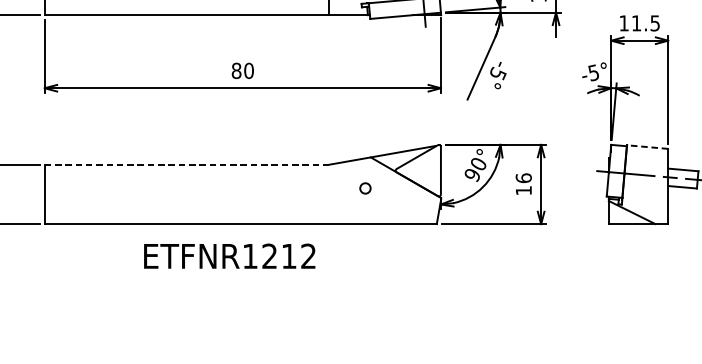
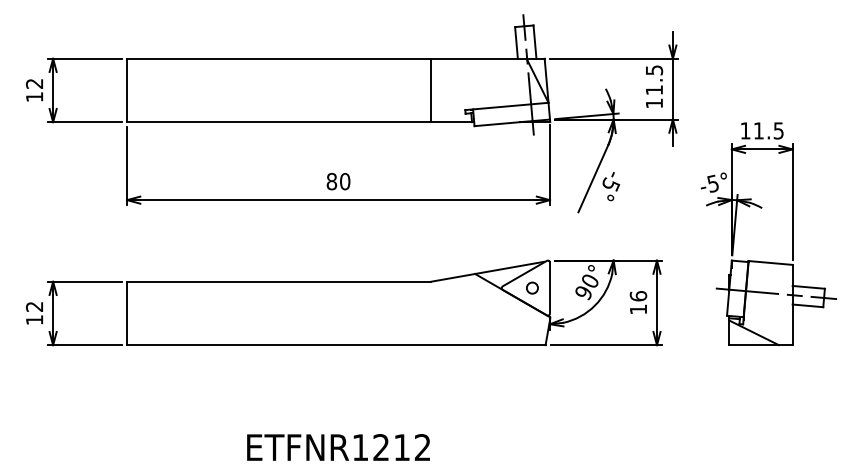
line: (647, 146) -> (770, 262), dashed -> solid
line: (187, 164) -> (279, 281), dashed -> solid
circle: (365, 187) -> (532, 287), moved
text: (229, 256) -> (338, 447), moved

